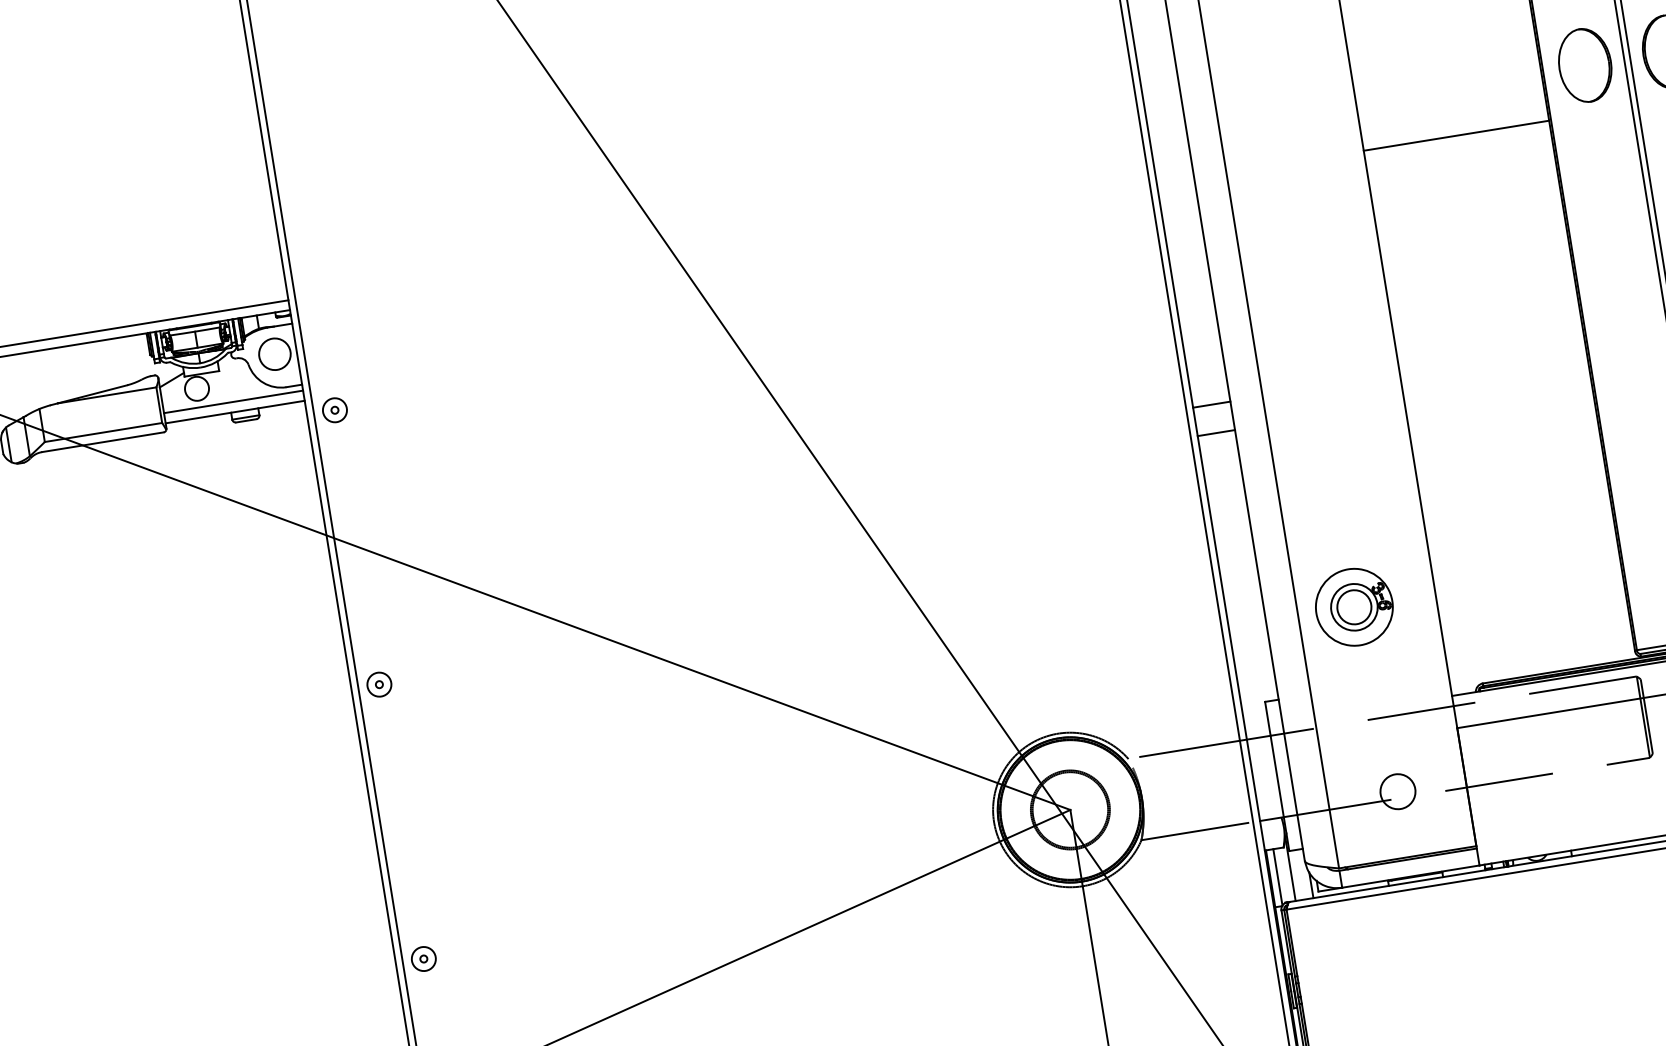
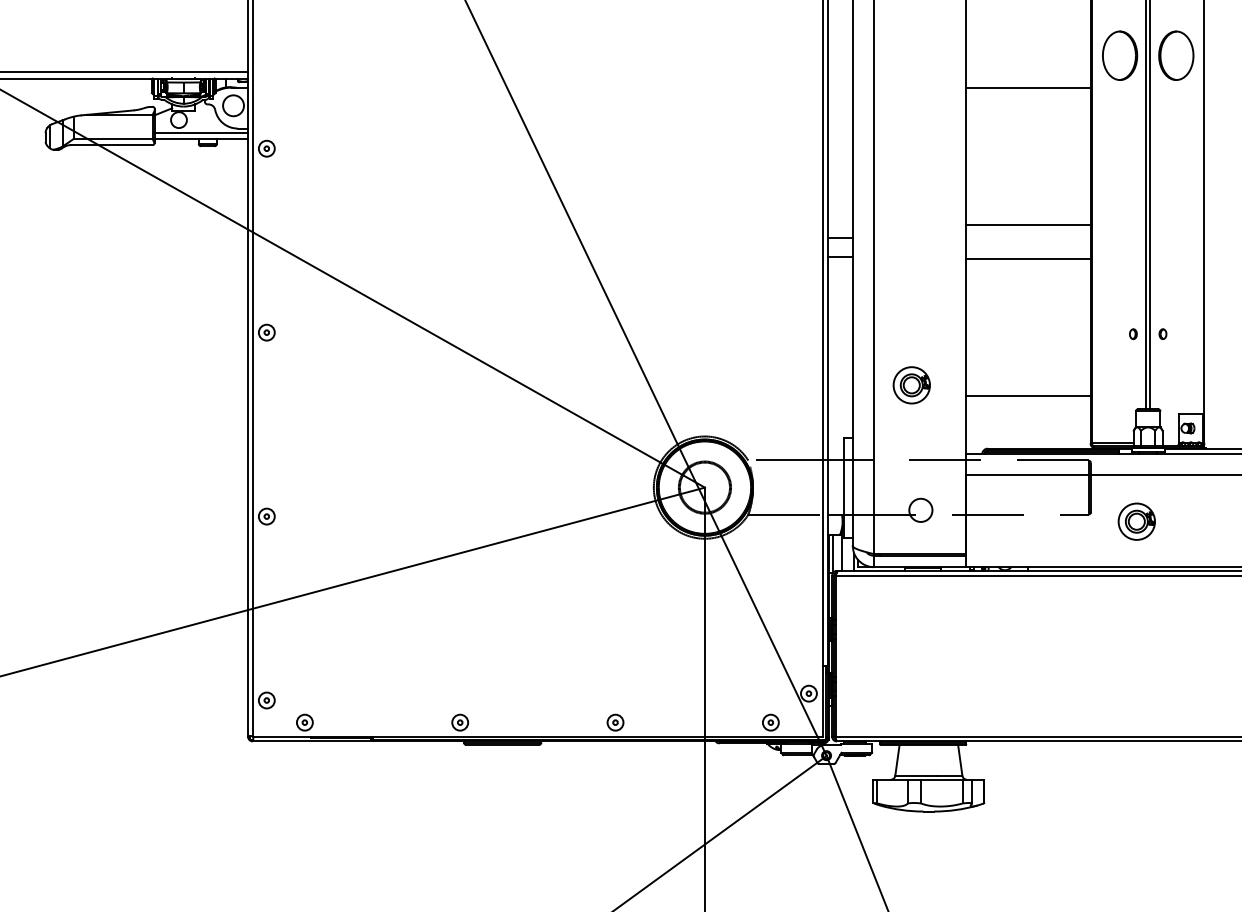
line: (1489, 340) -> (1028, 225), added
line: (1497, 390) -> (1028, 258), added
line: (1530, 595) -> (1028, 396), added
part: (1353, 607) -> (911, 385), size x0.71

